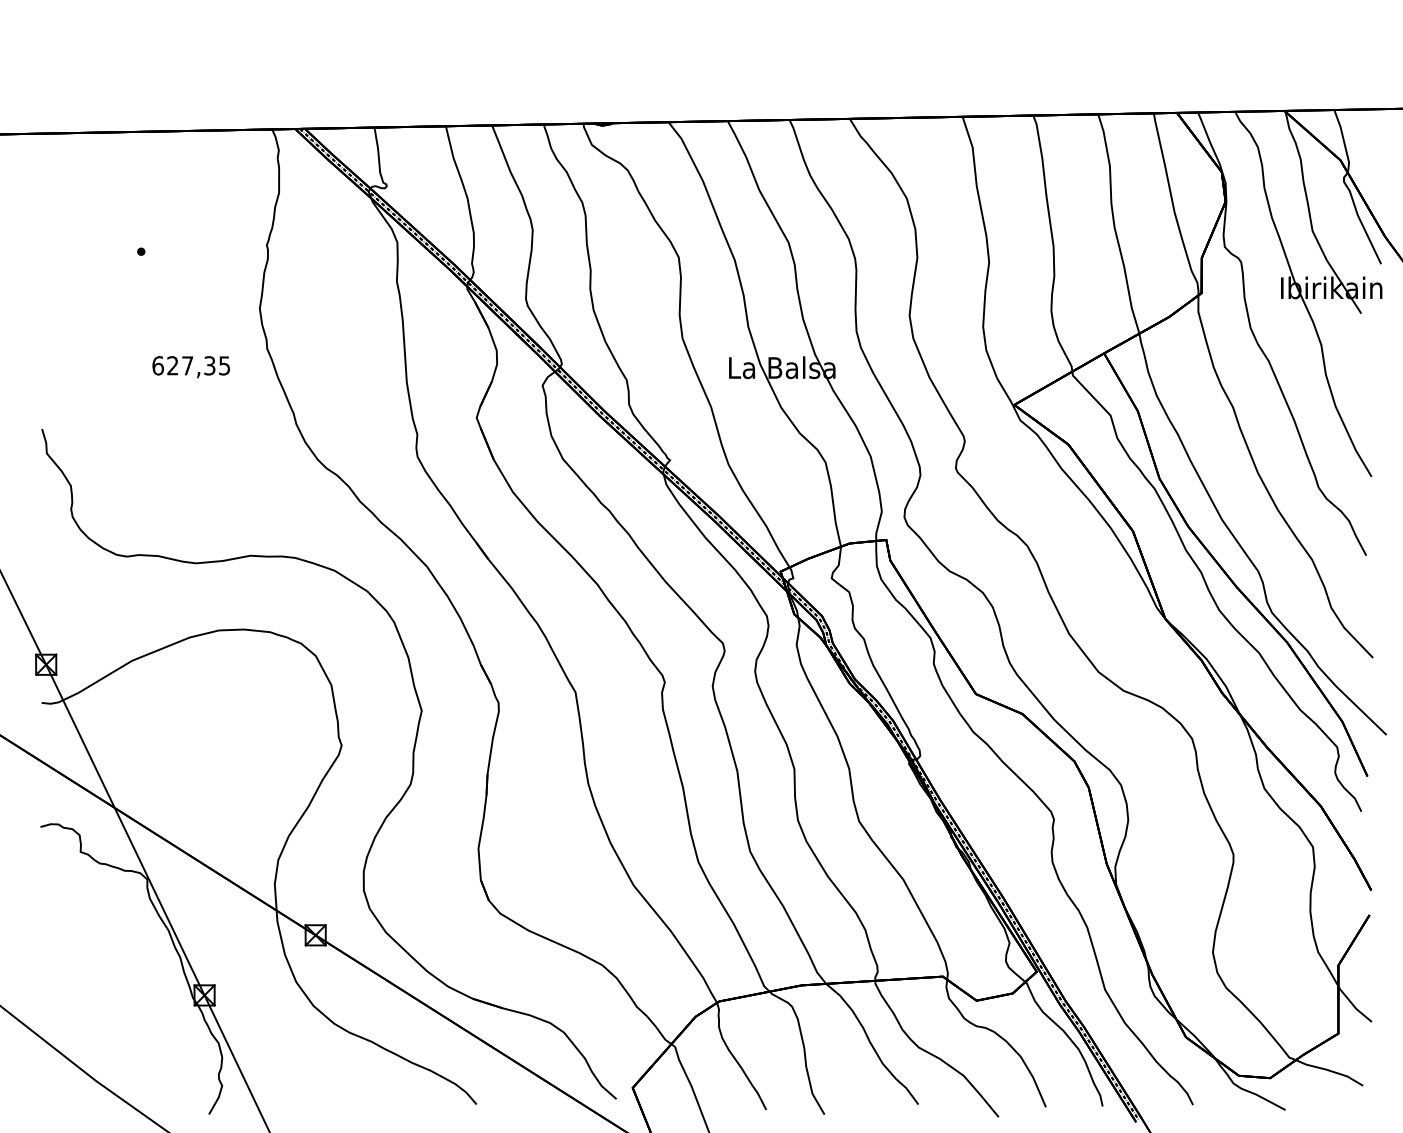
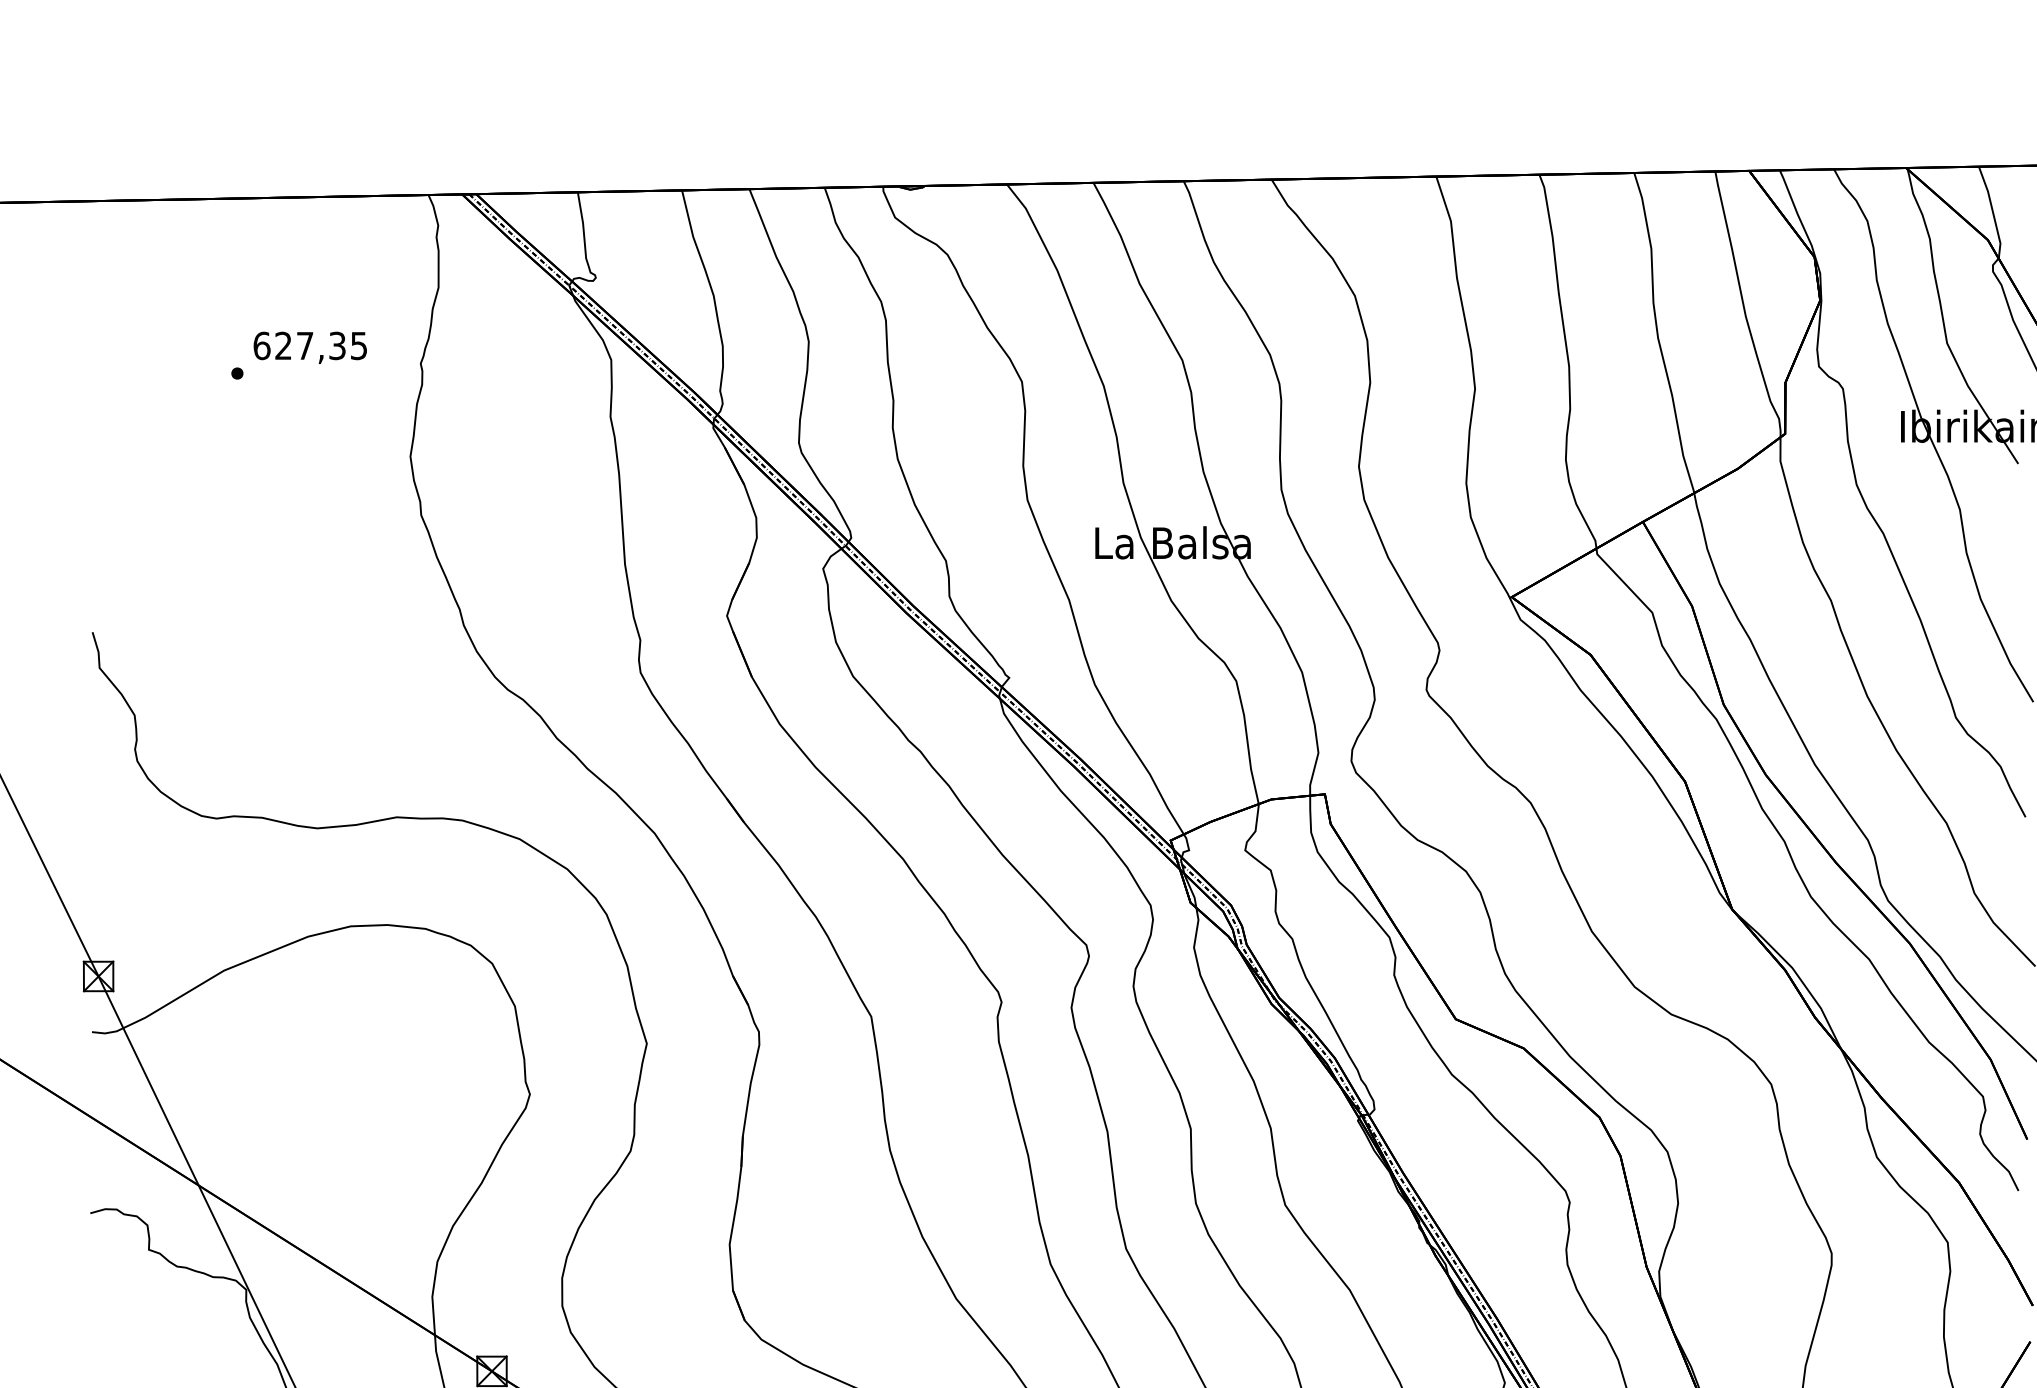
text: (190, 367) -> (309, 348), moved

